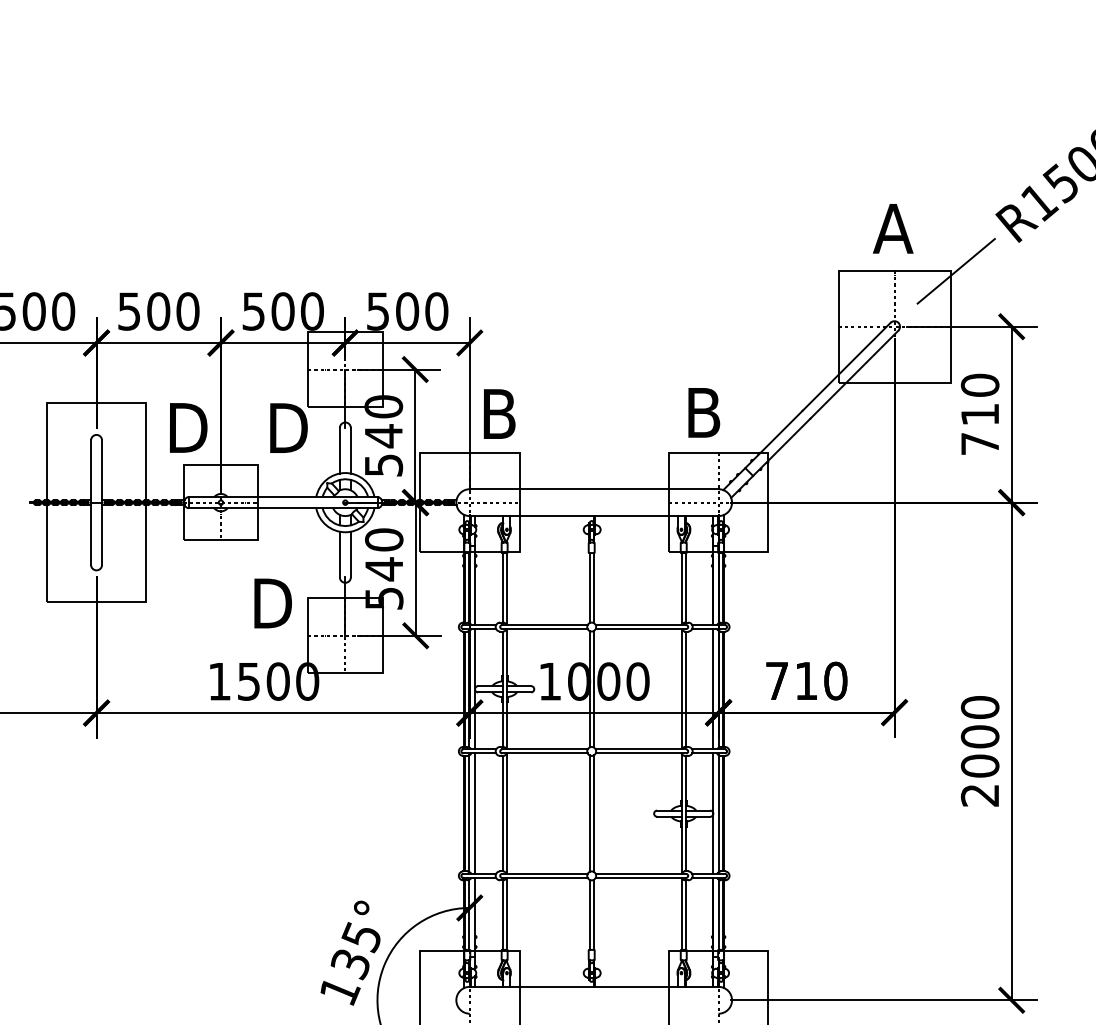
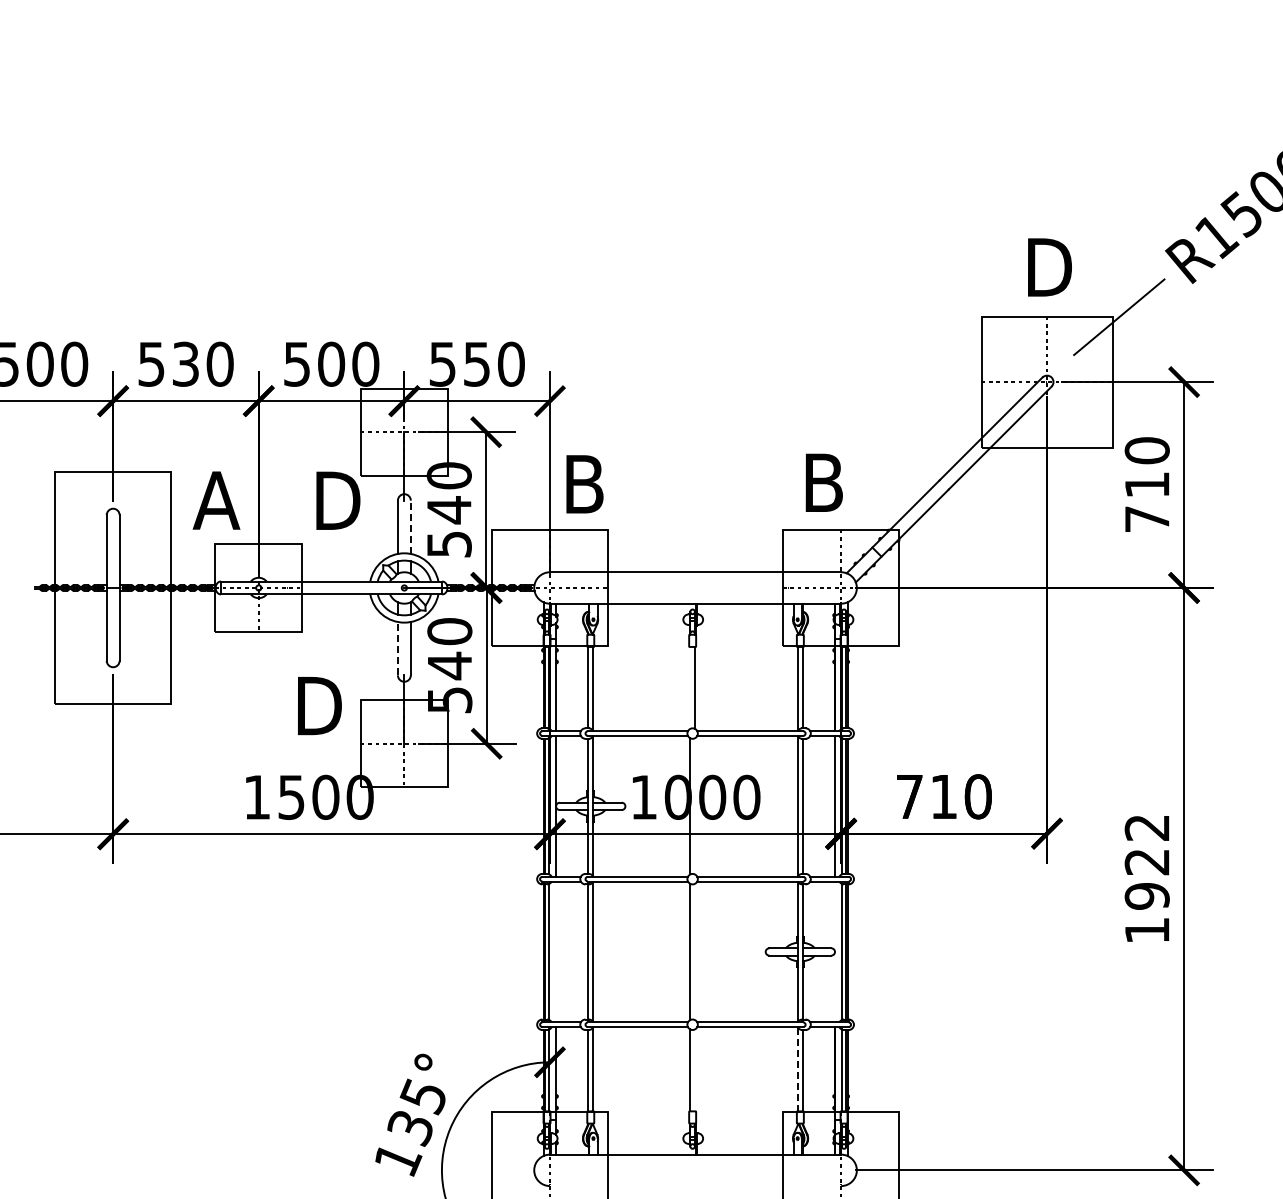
text: (894, 228) -> (1046, 267), A -> D
text: (158, 310) -> (185, 363), 500 -> 530
text: (407, 310) -> (476, 363), 500 -> 550
text: (185, 427) -> (217, 500), D -> A
line: (350, 450) -> (410, 527), solid -> dashed
line: (339, 554) -> (397, 648), solid -> dashed
line: (589, 587) -> (690, 687), removed
line: (593, 689) -> (694, 806), removed
text: (979, 750) -> (1146, 878), 2000 -> 1922
line: (475, 813) -> (556, 951), removed
line: (593, 813) -> (694, 951), removed
line: (712, 813) -> (834, 951), removed
line: (593, 914) -> (694, 1070), removed
line: (682, 914) -> (798, 1069), solid -> dashed

